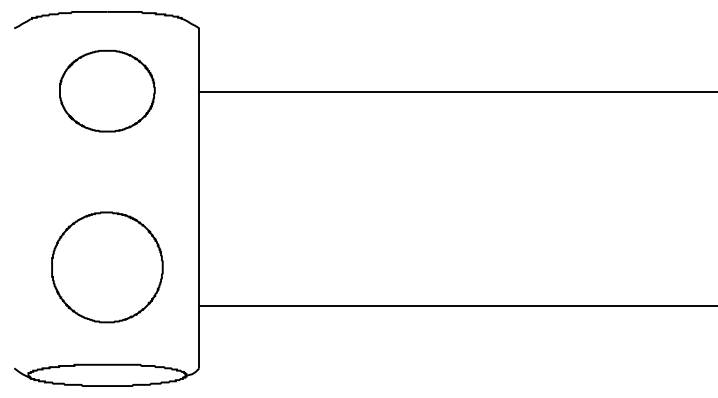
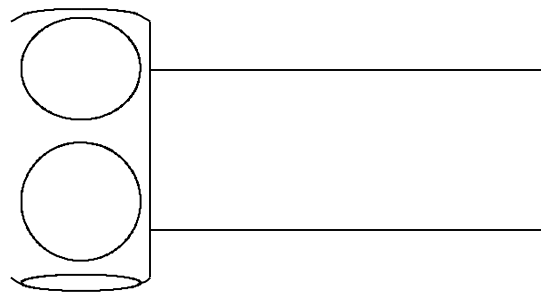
part: (106, 90) -> (80, 68), size x1.67
part: (106, 267) -> (80, 201), size x1.43

